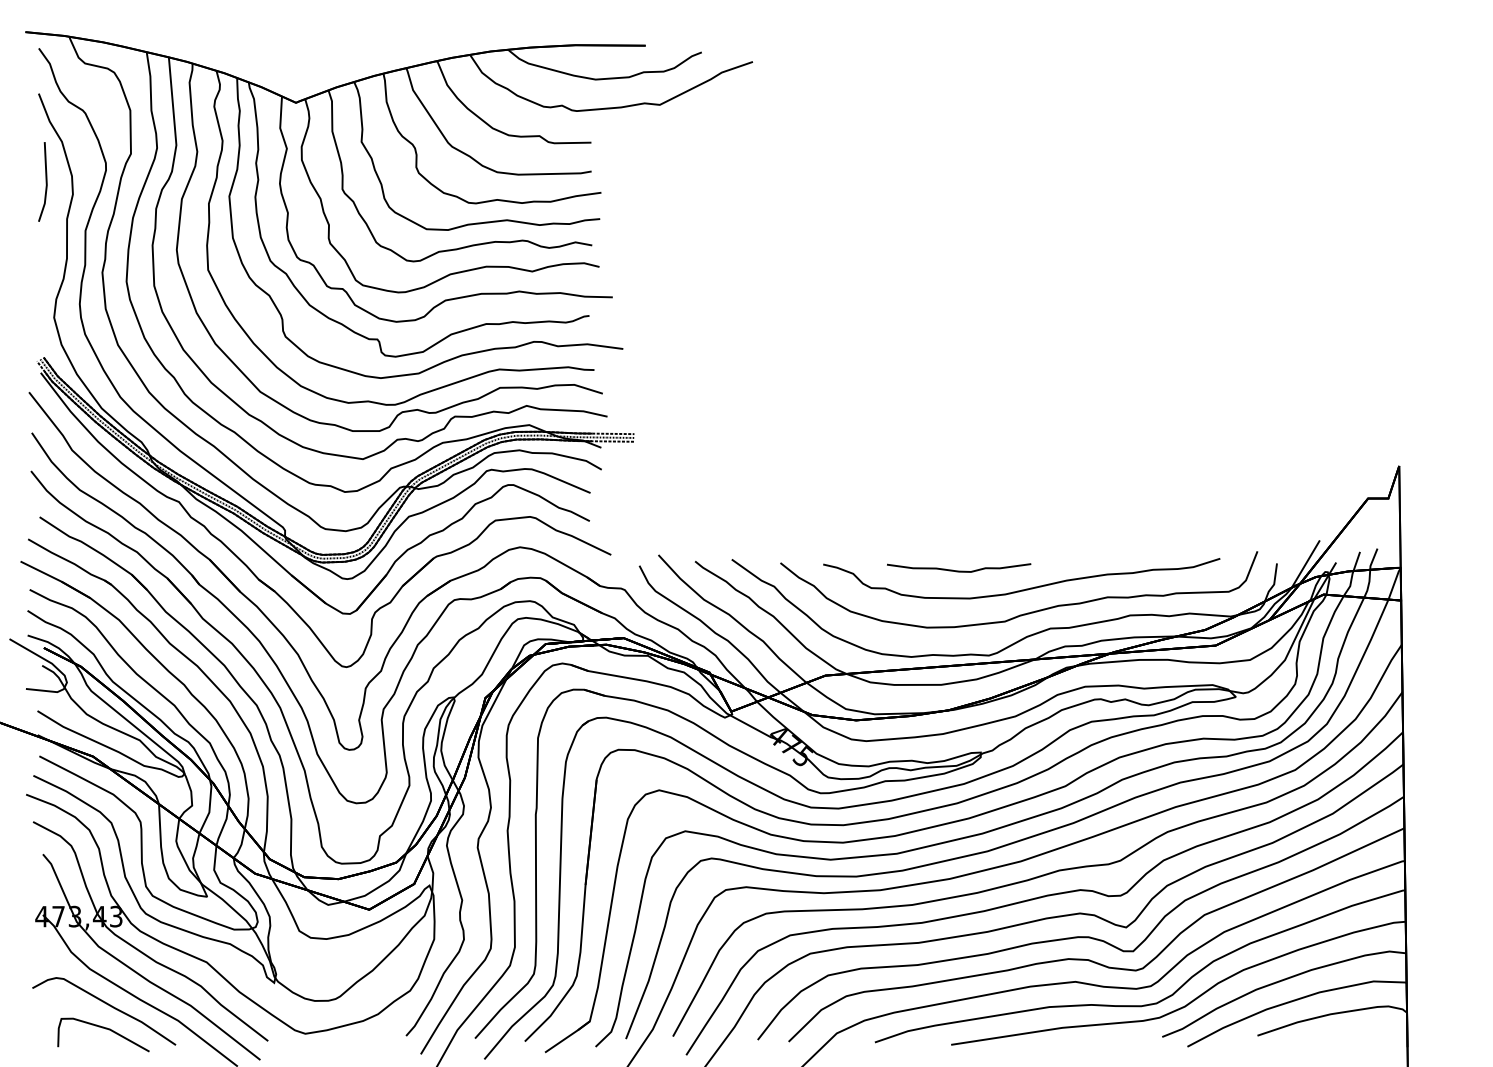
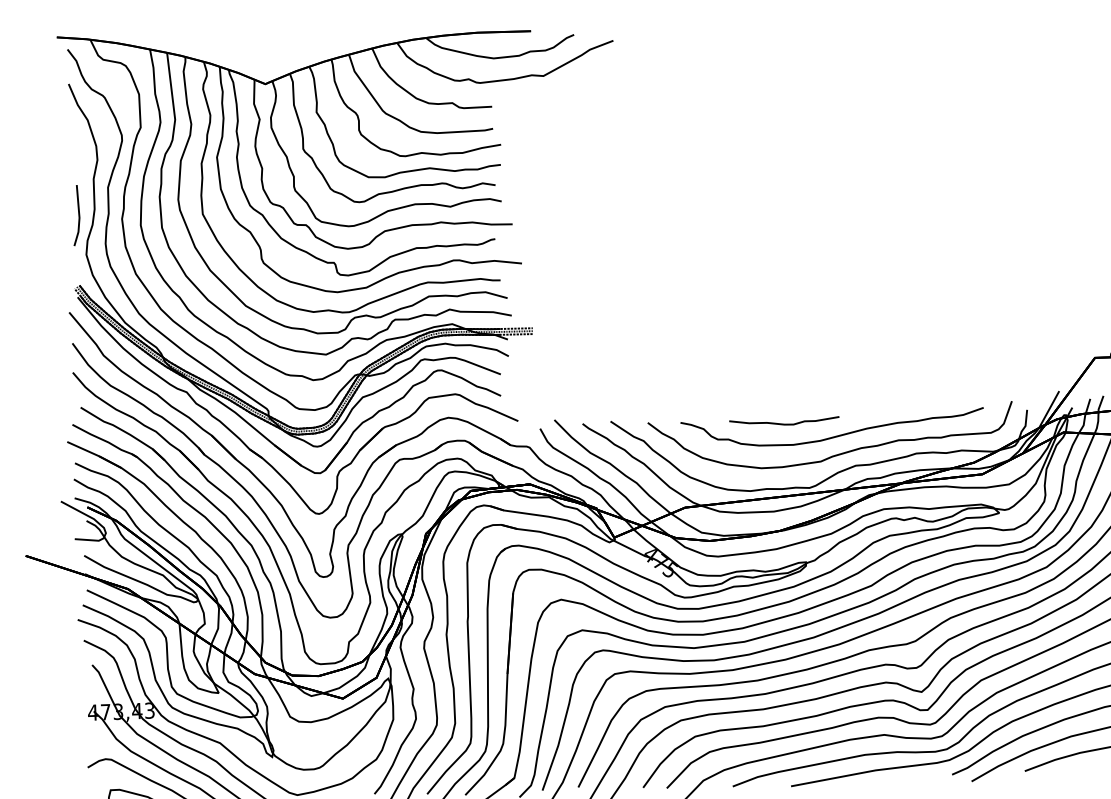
line: (45, 181) -> (78, 215), moved

